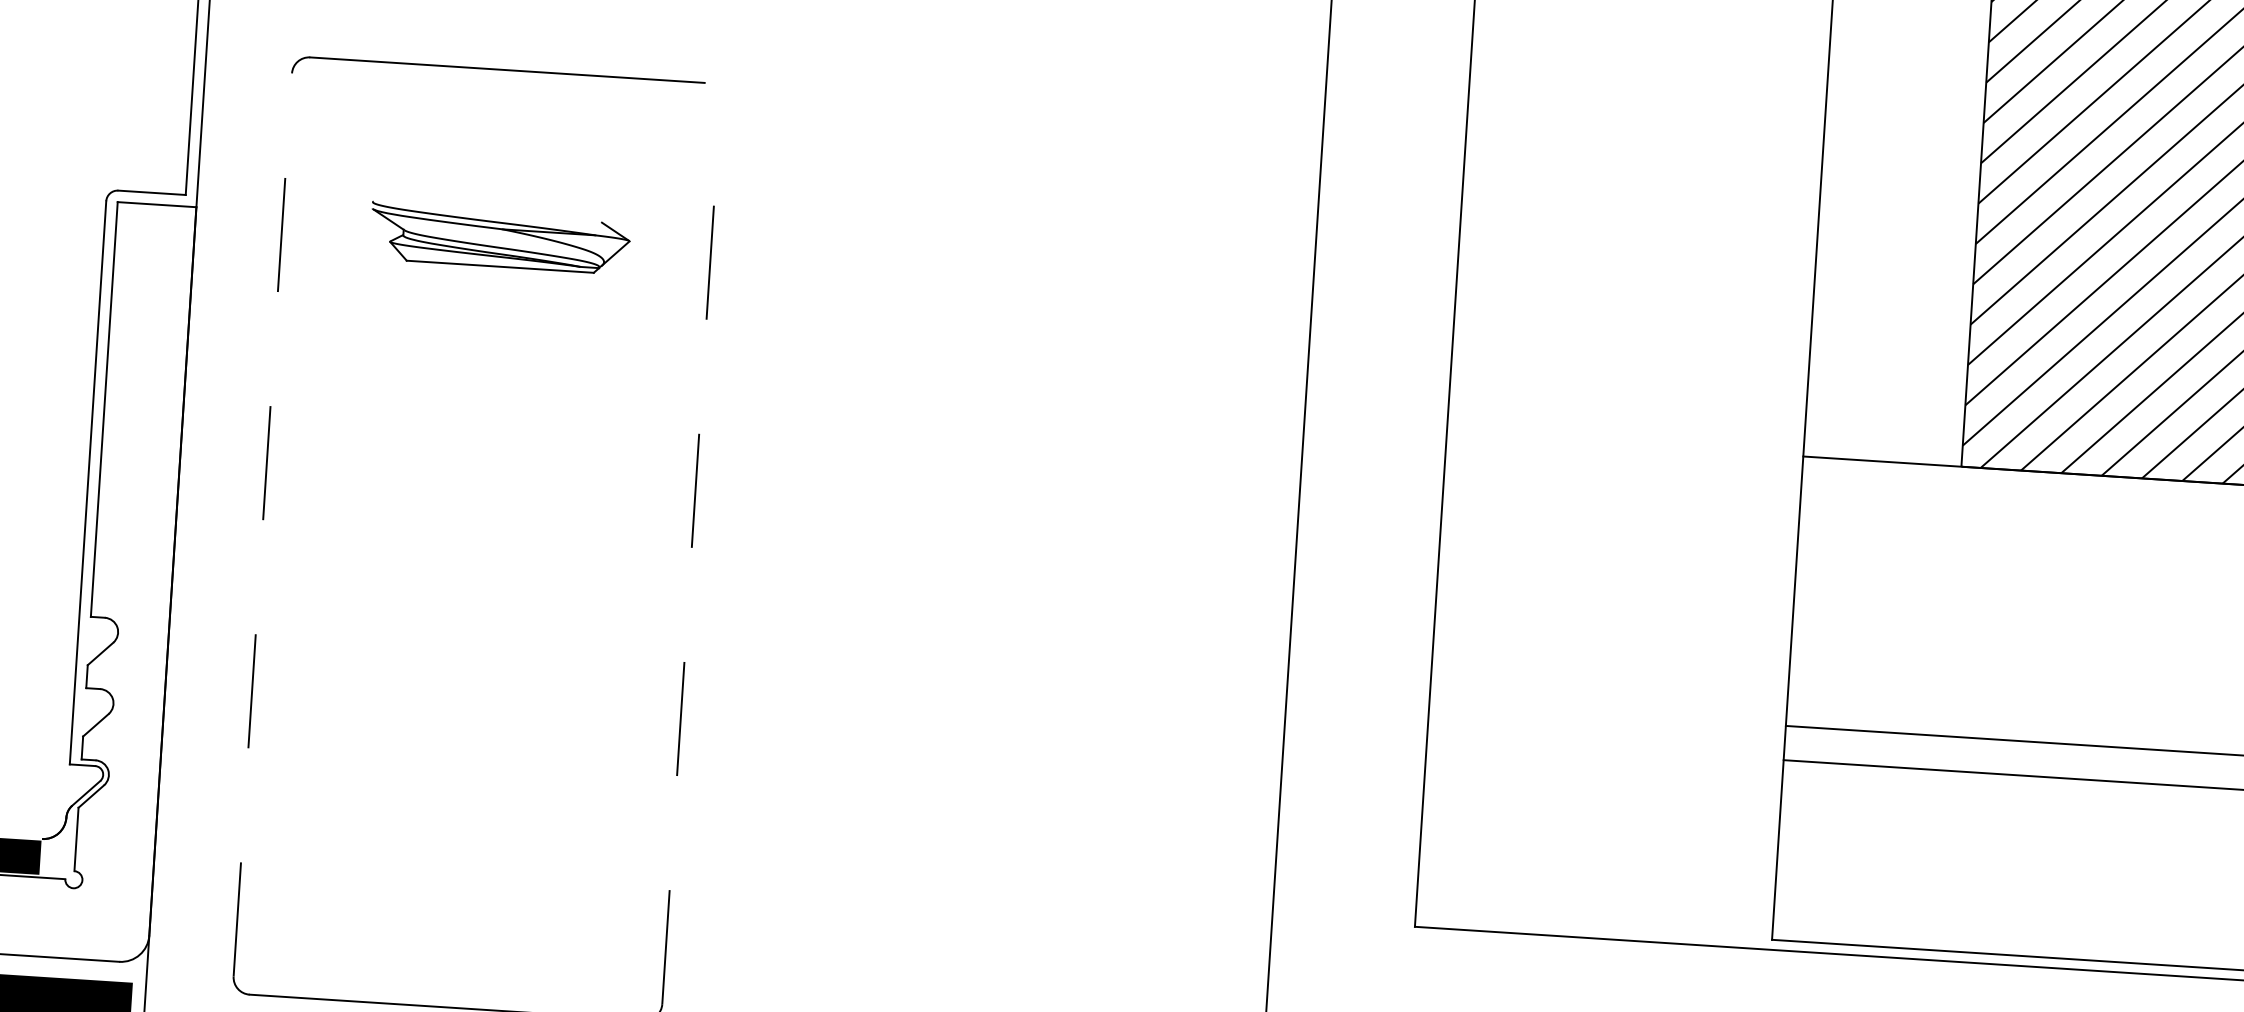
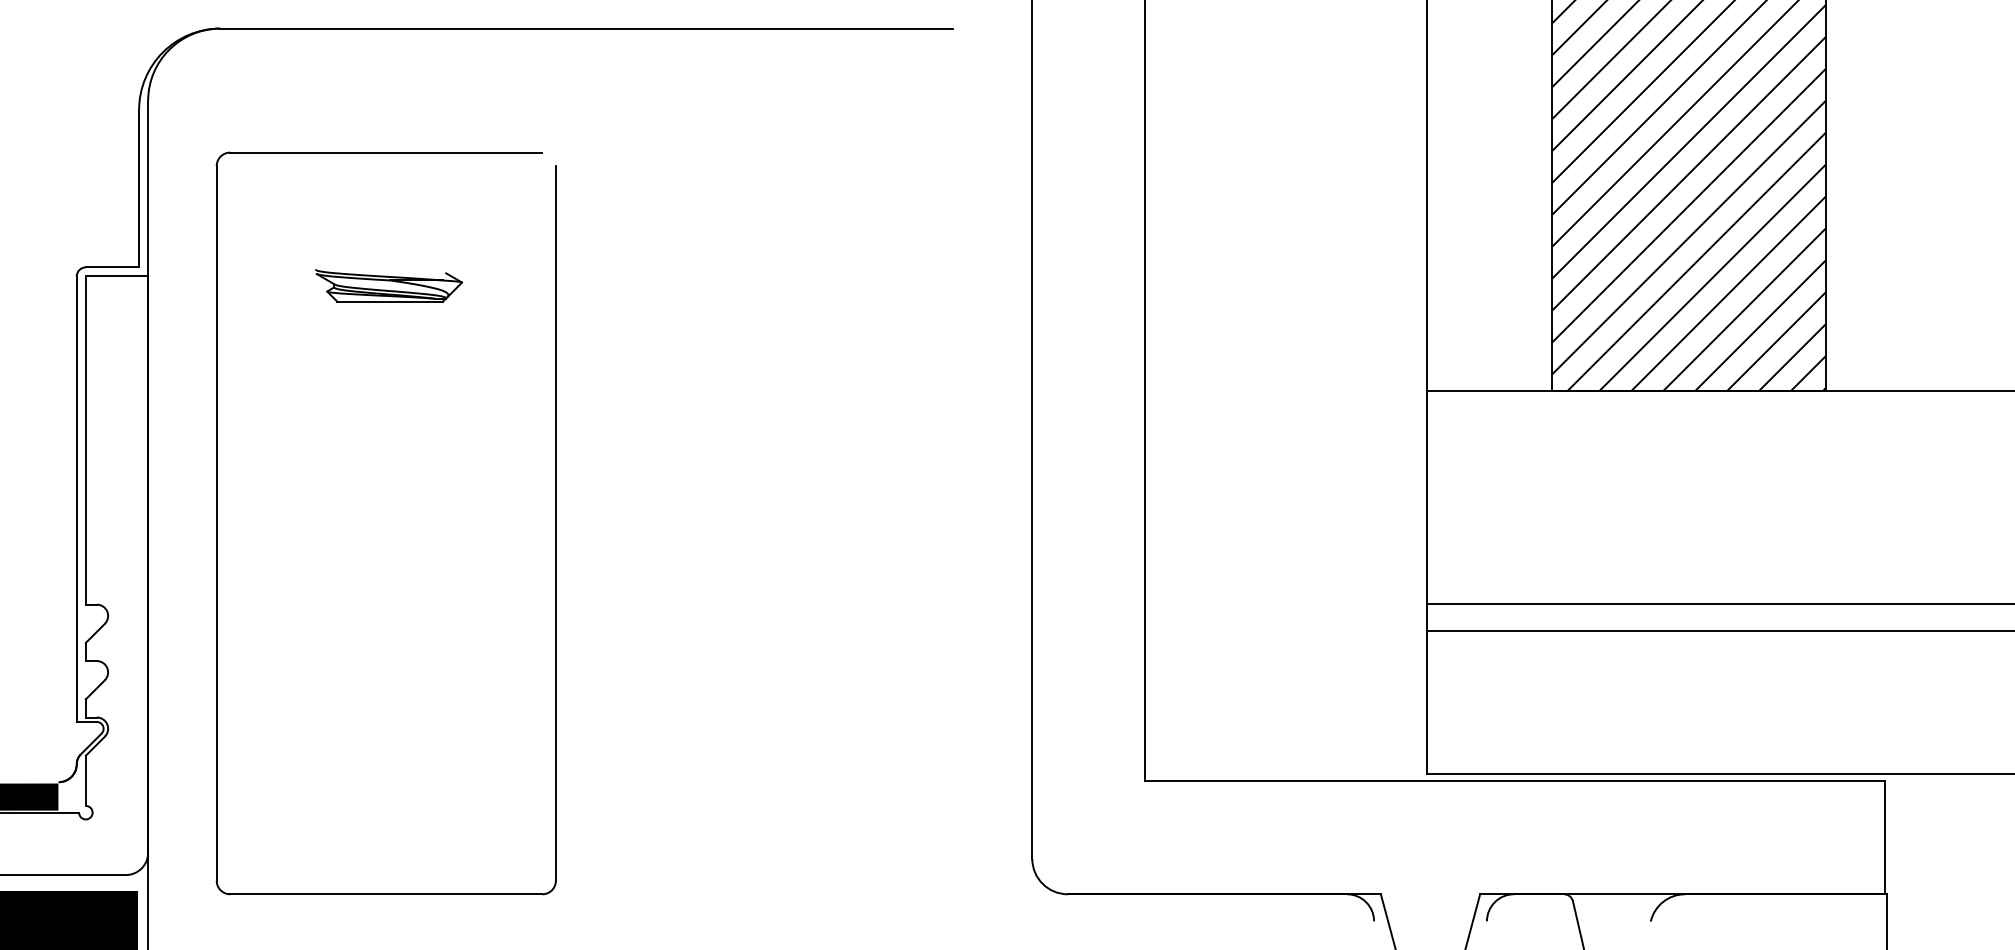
part: (499, 238) -> (388, 285), size x0.71
line: (262, 523) -> (216, 522), dashed -> solid
line: (691, 551) -> (555, 522), dashed -> solid

